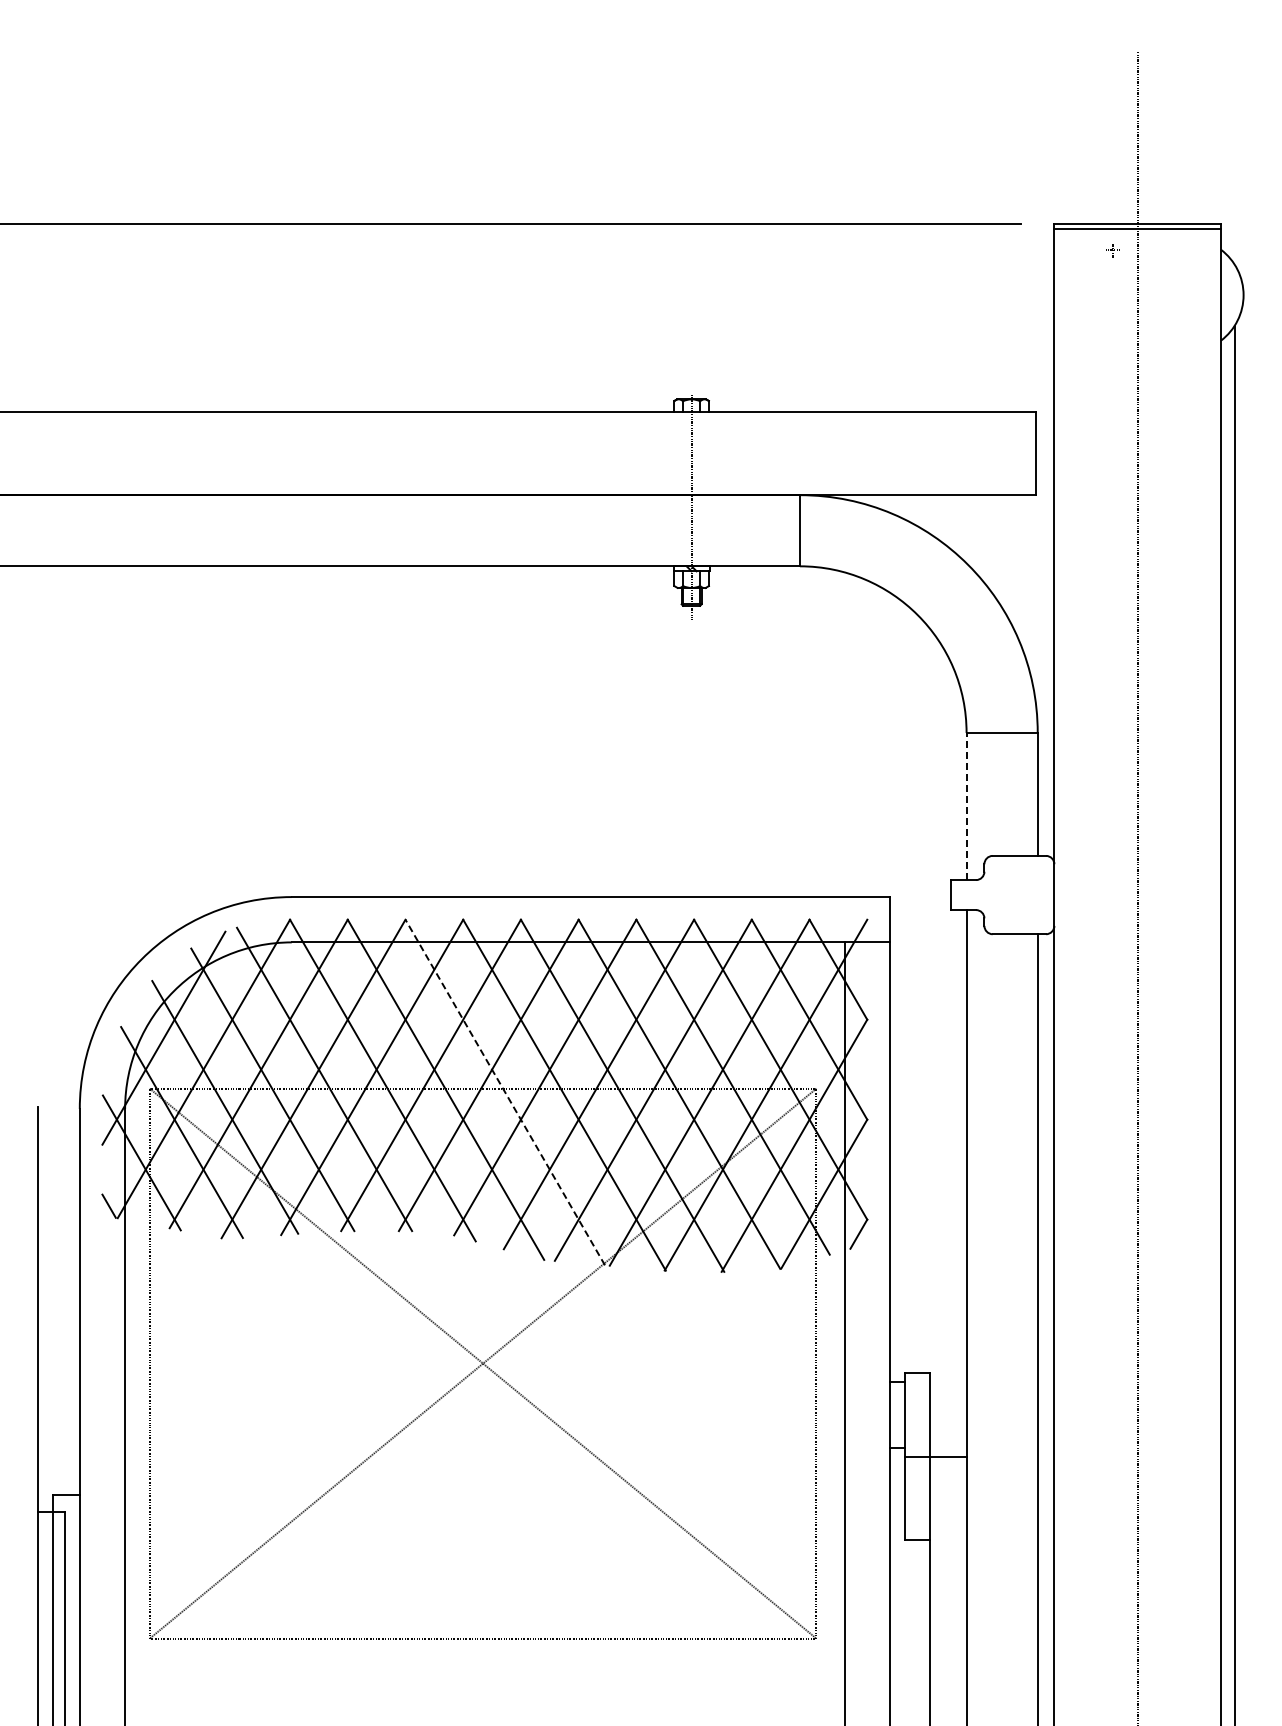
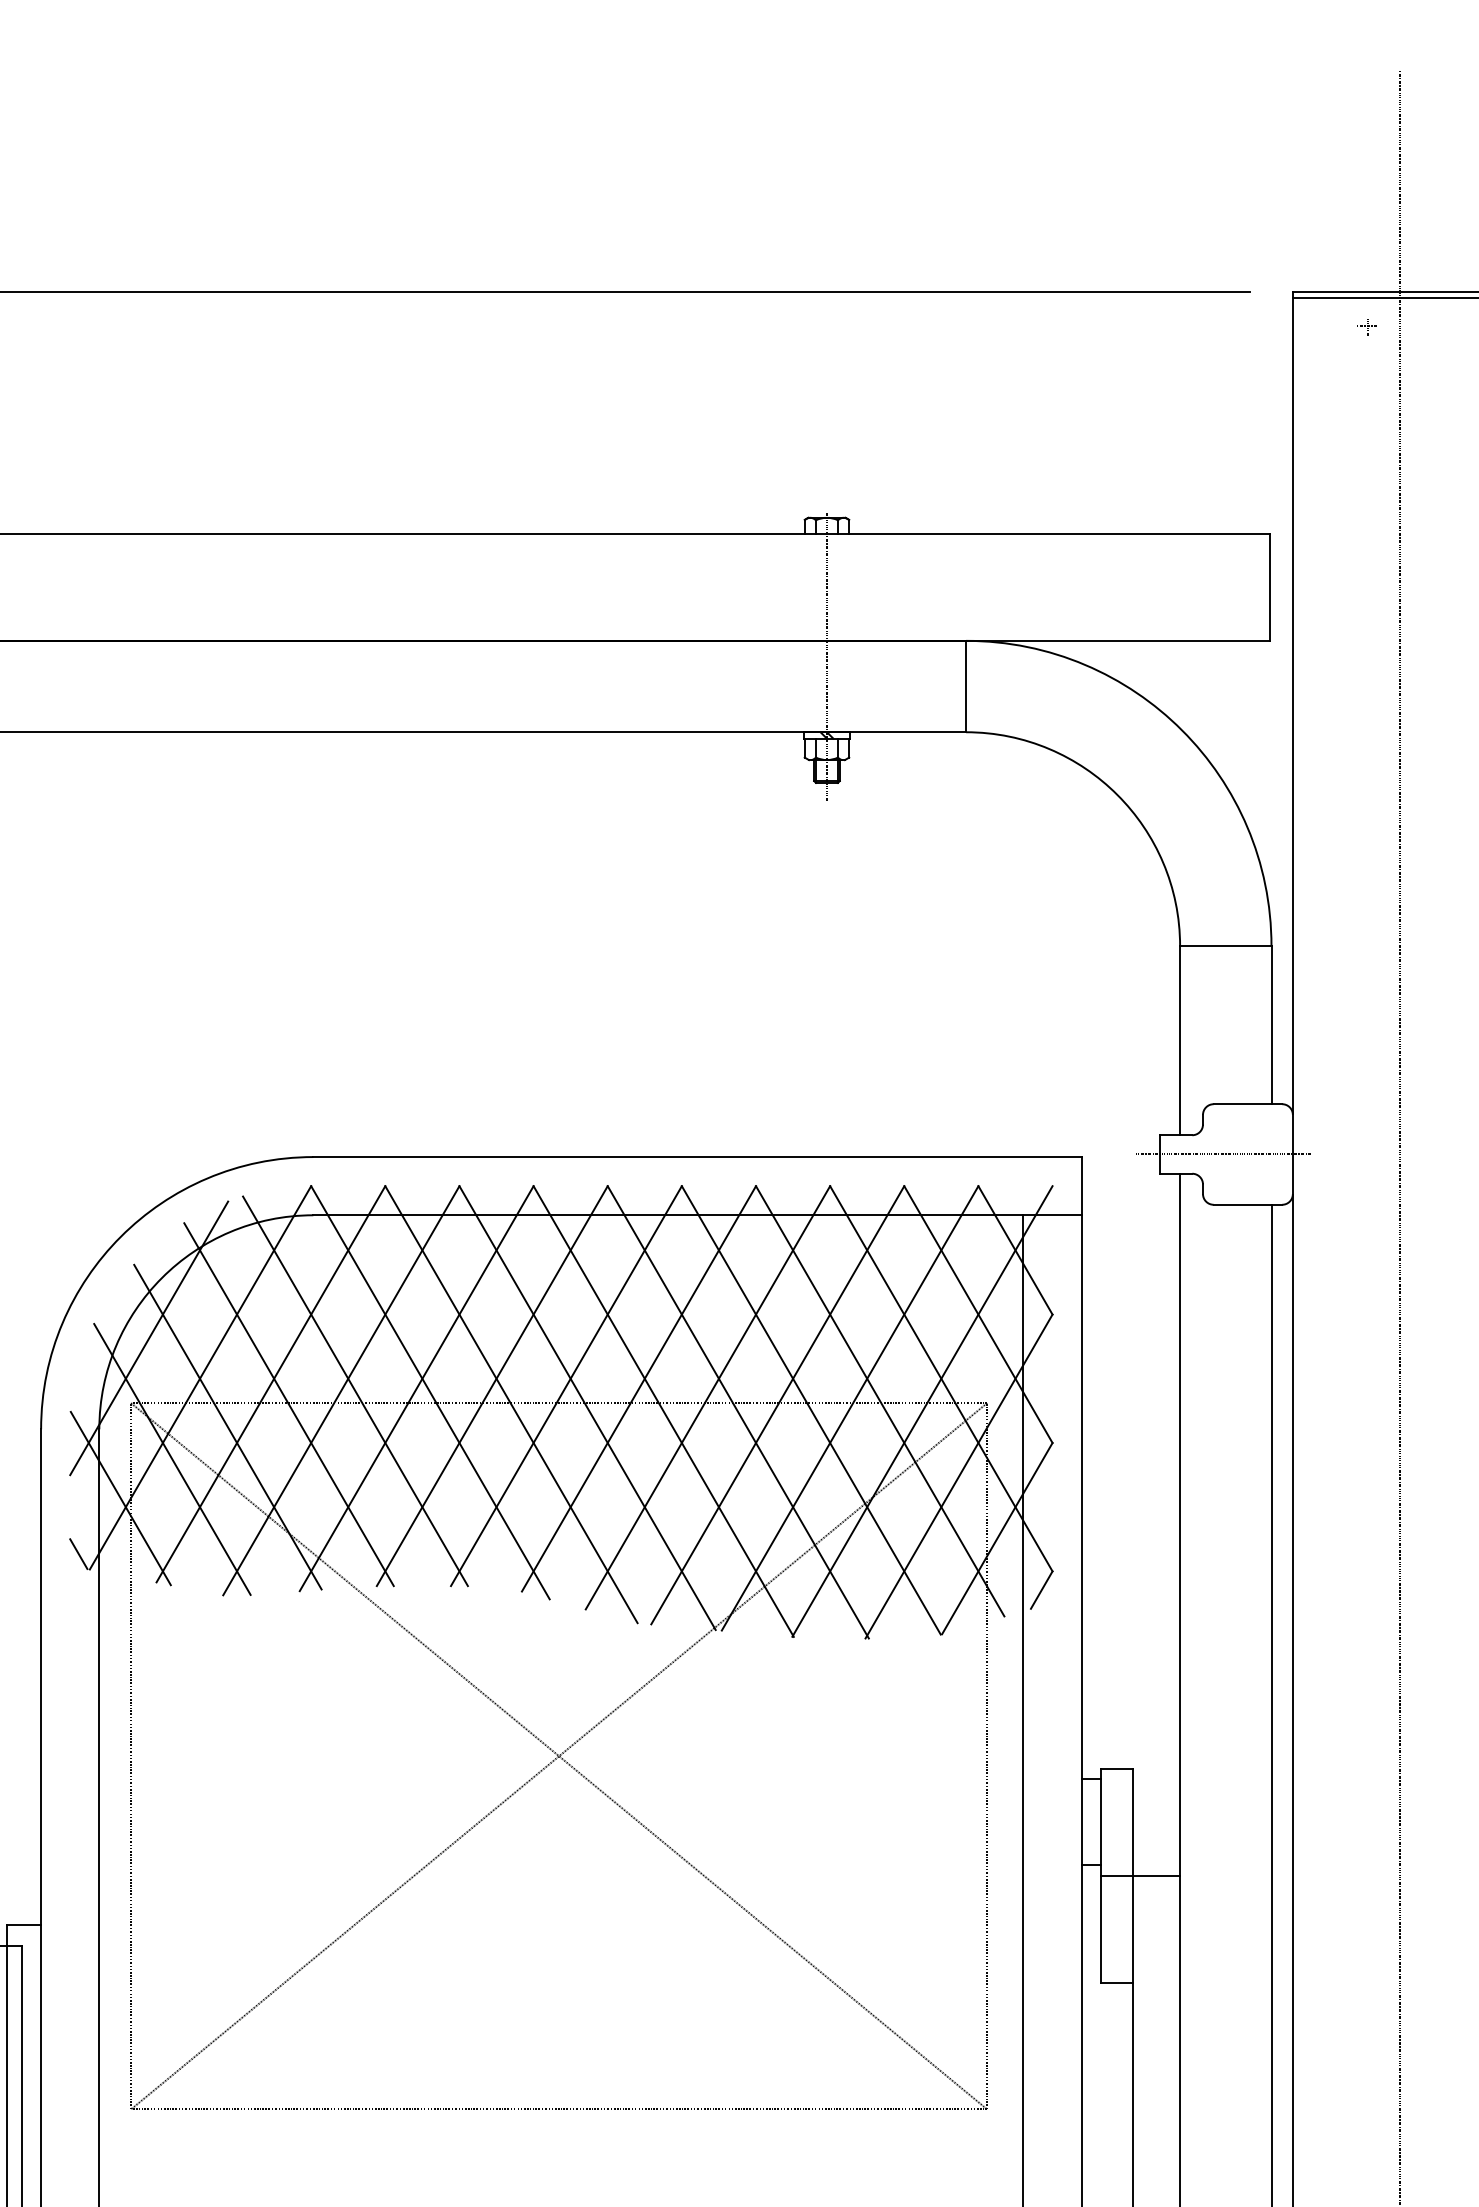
line: (966, 806) -> (1179, 1040), dashed -> solid
line: (999, 895) -> (1222, 1155), added
line: (505, 1092) -> (587, 1408), dashed -> solid

